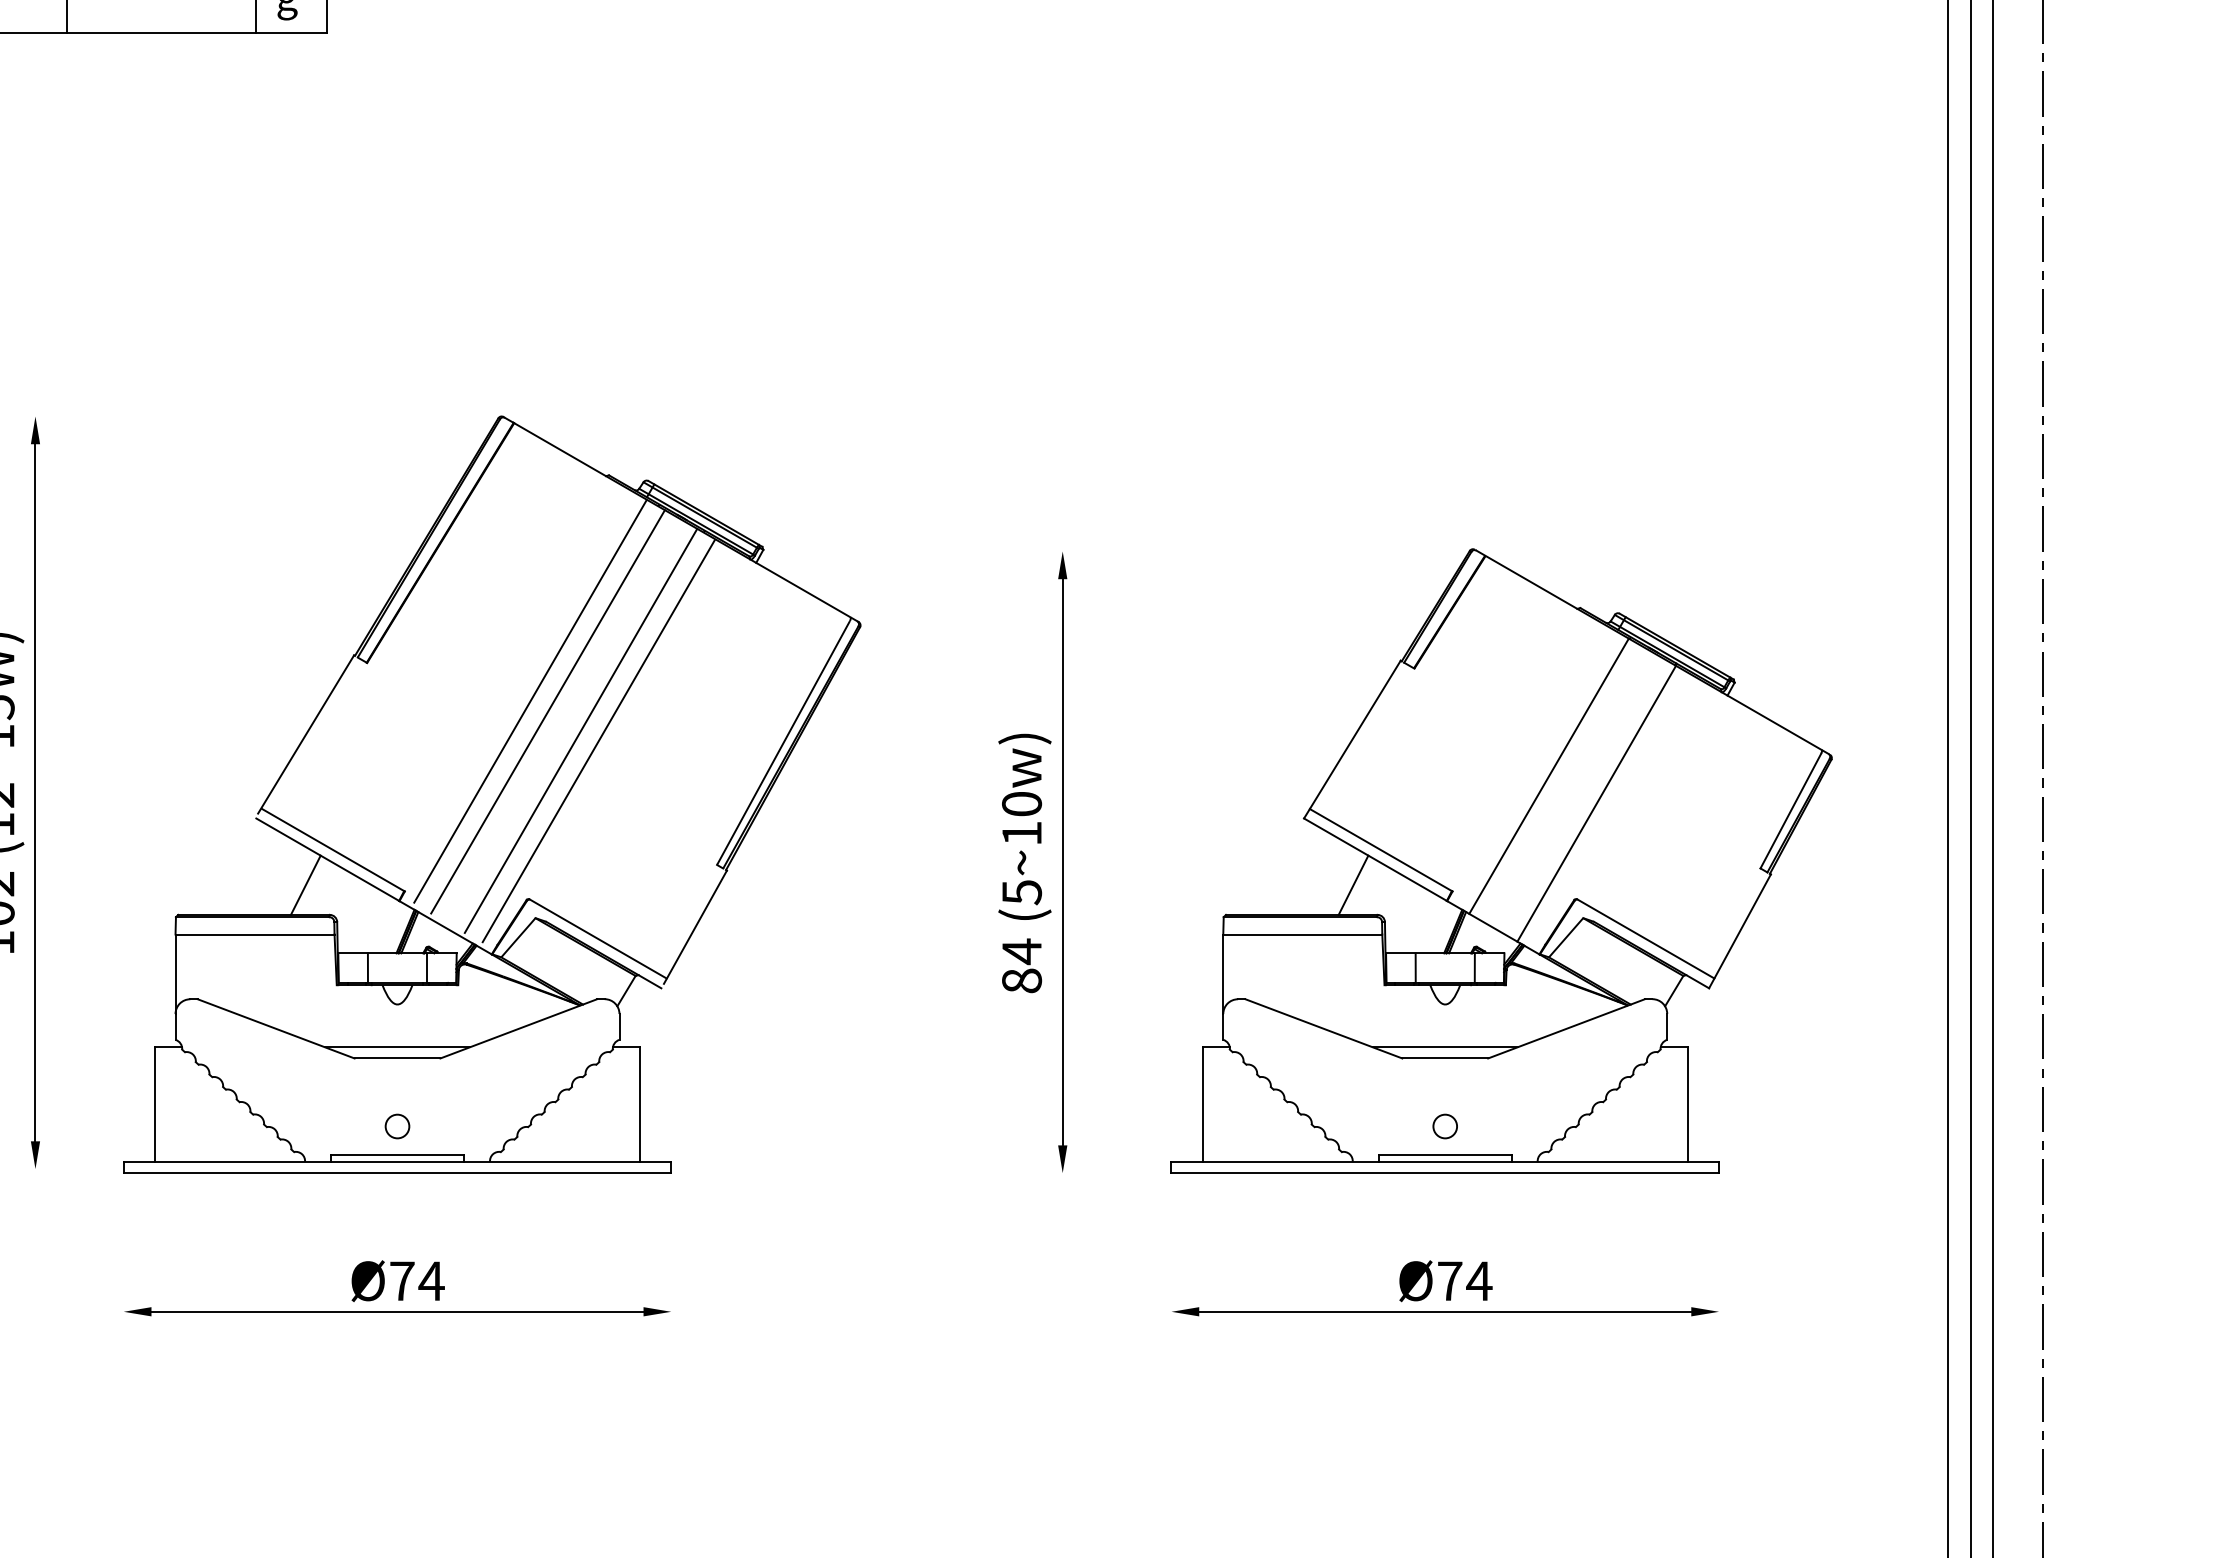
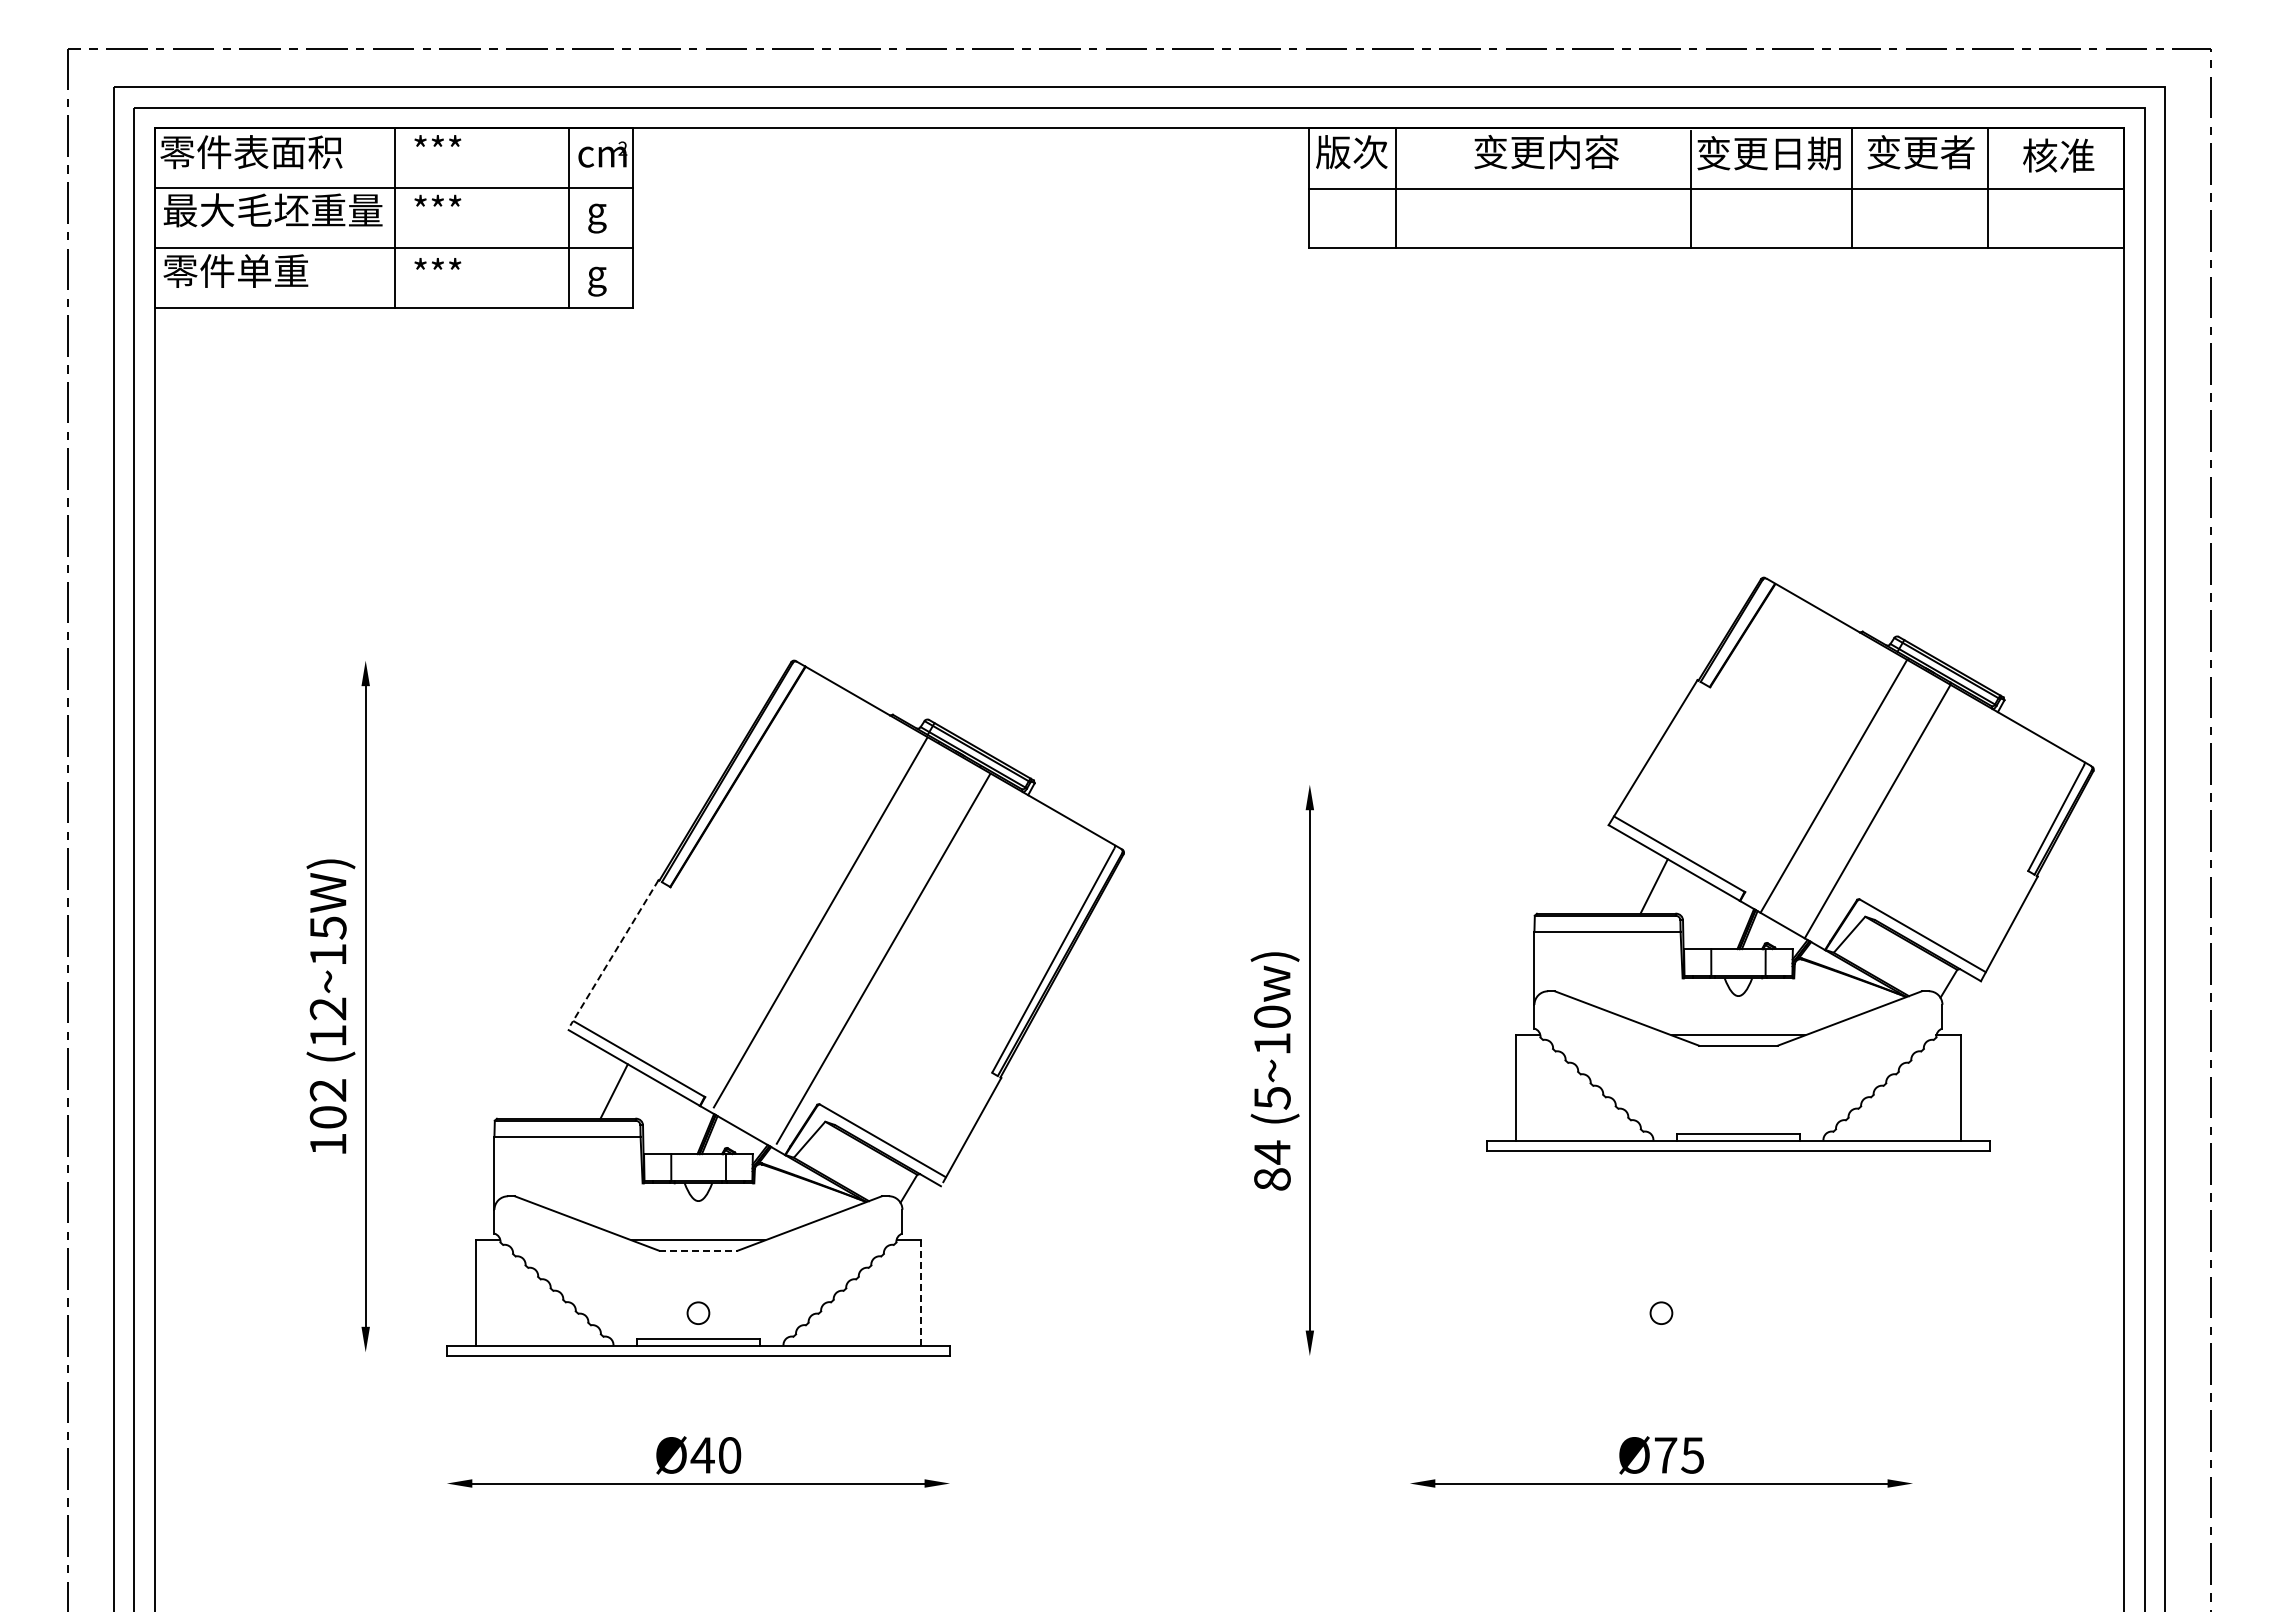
line: (547, 711) -> (836, 931), removed
line: (580, 730) -> (866, 949), removed
line: (306, 735) -> (614, 953), solid -> dashed
part: (1501, 860) -> (1790, 863), moved
line: (397, 1058) -> (698, 1250), solid -> dashed
line: (640, 1105) -> (921, 1293), solid -> dashed
text: (416, 1281) -> (715, 1455), Ø74 -> Ø40
text: (1479, 1281) -> (1692, 1455), Ø74 -> Ø75

